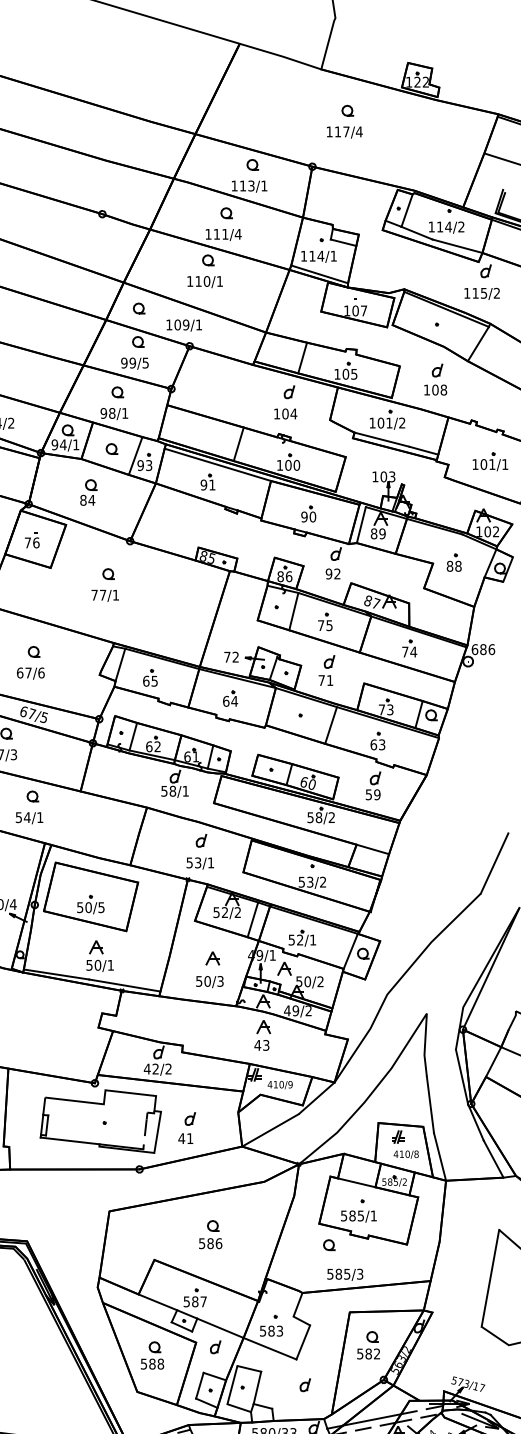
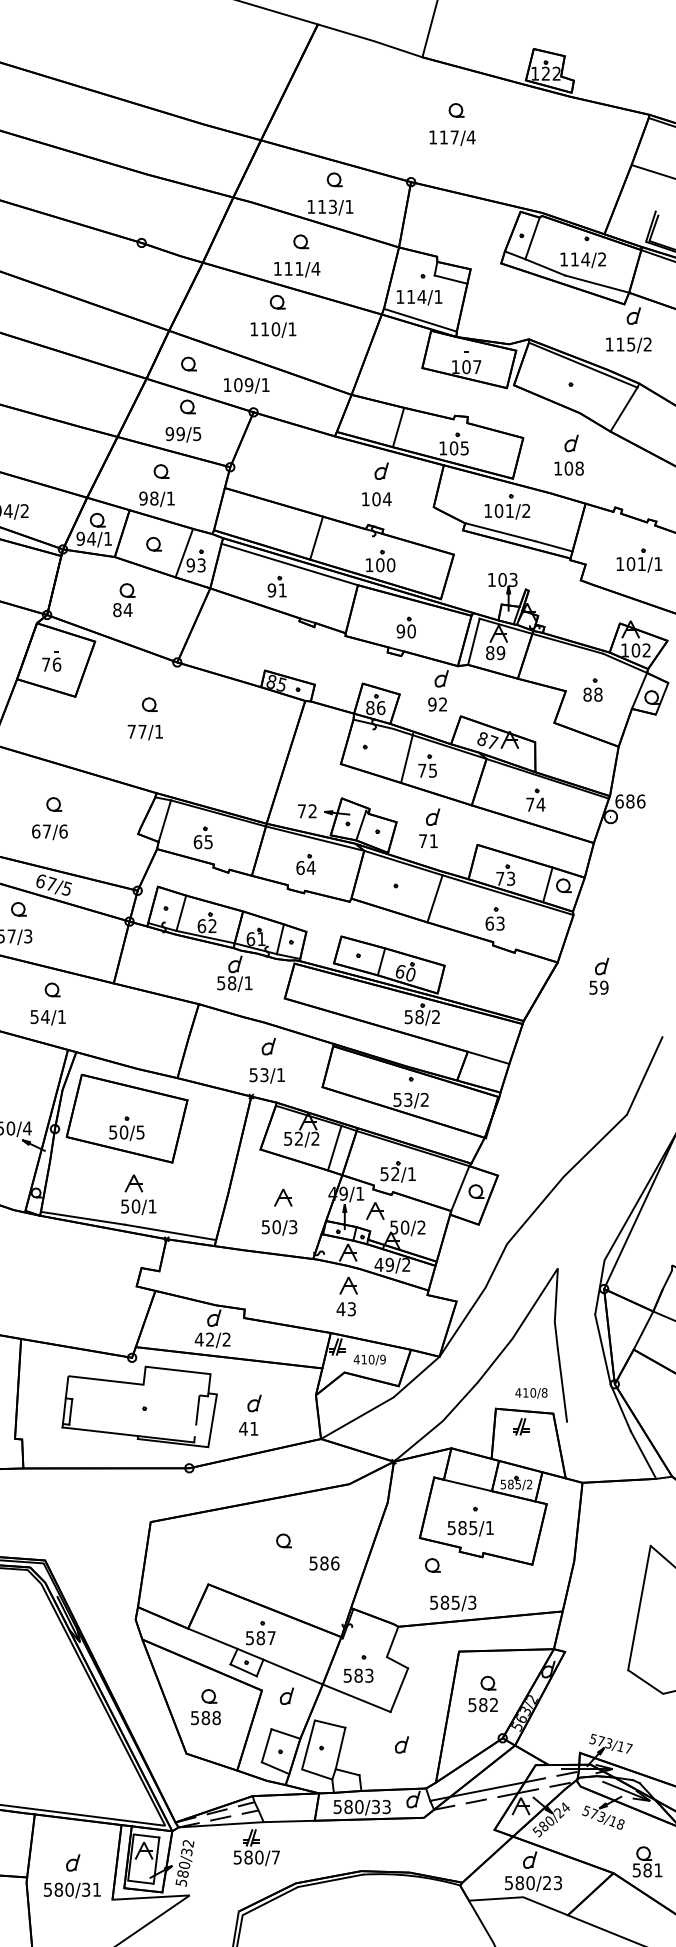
line: (294, 611) -> (407, 757), moved
part: (373, 785) -> (599, 975), moved
text: (406, 1154) -> (531, 1393), moved
line: (439, 1156) -> (574, 1451), removed
text: (210, 1243) -> (324, 1563), moved

